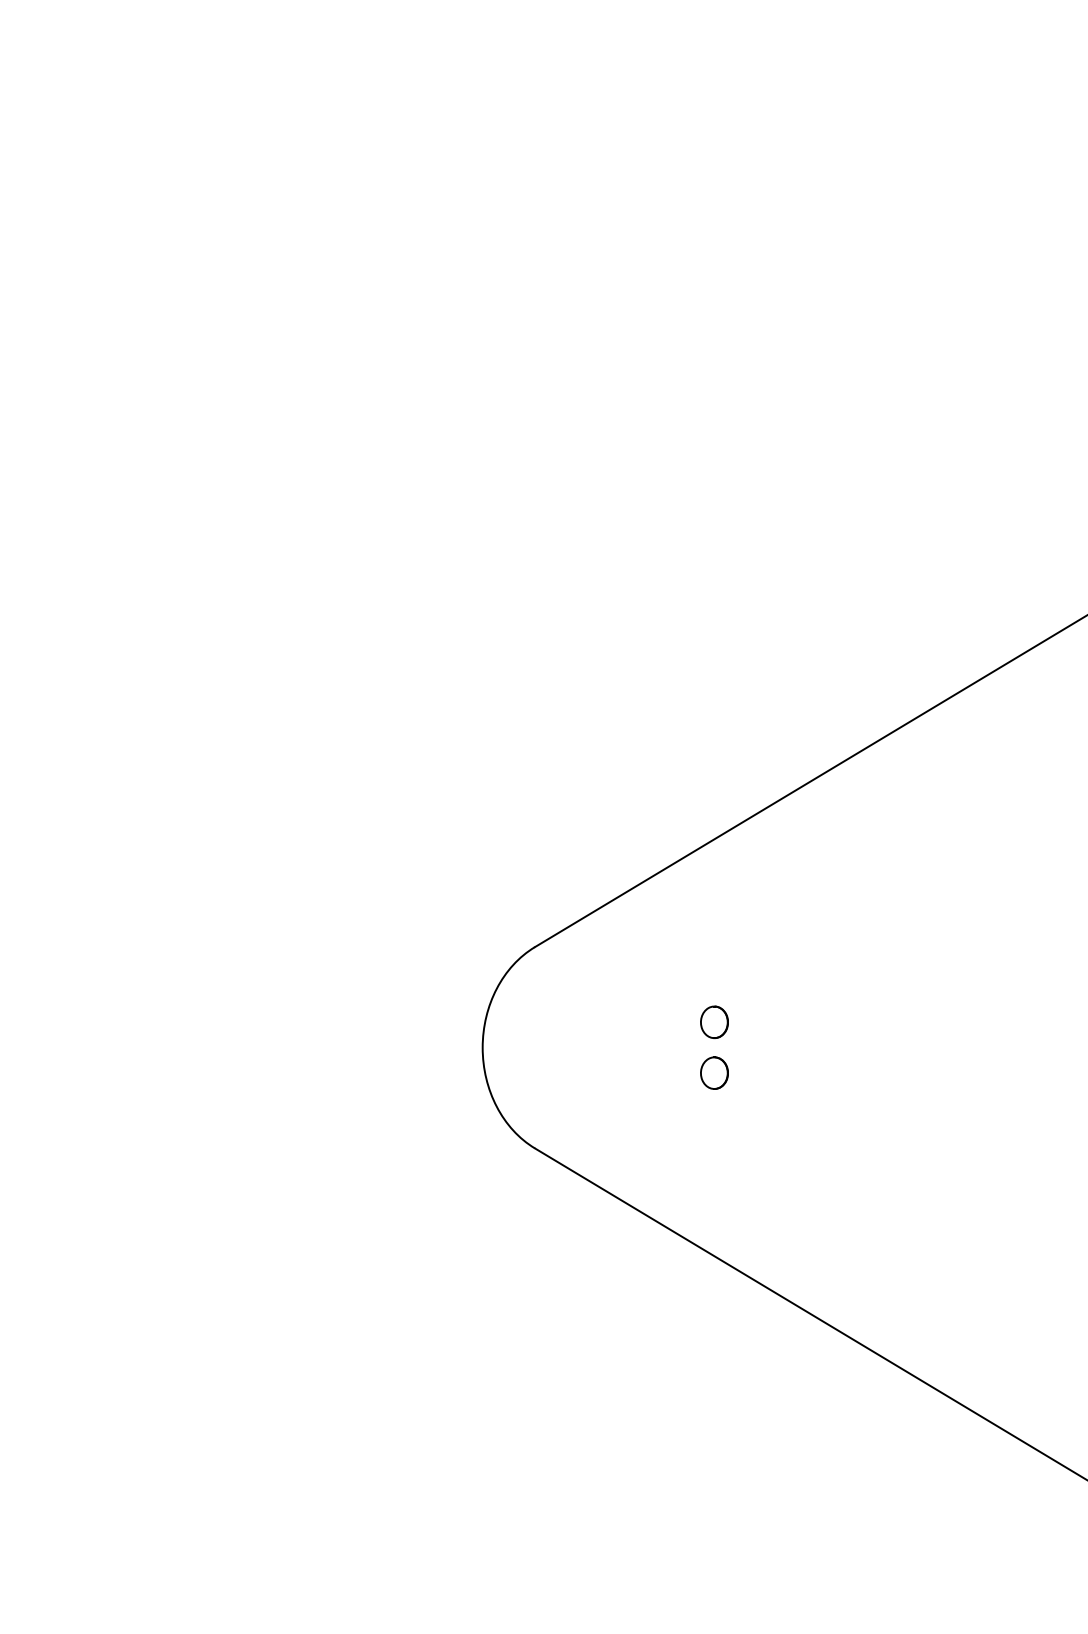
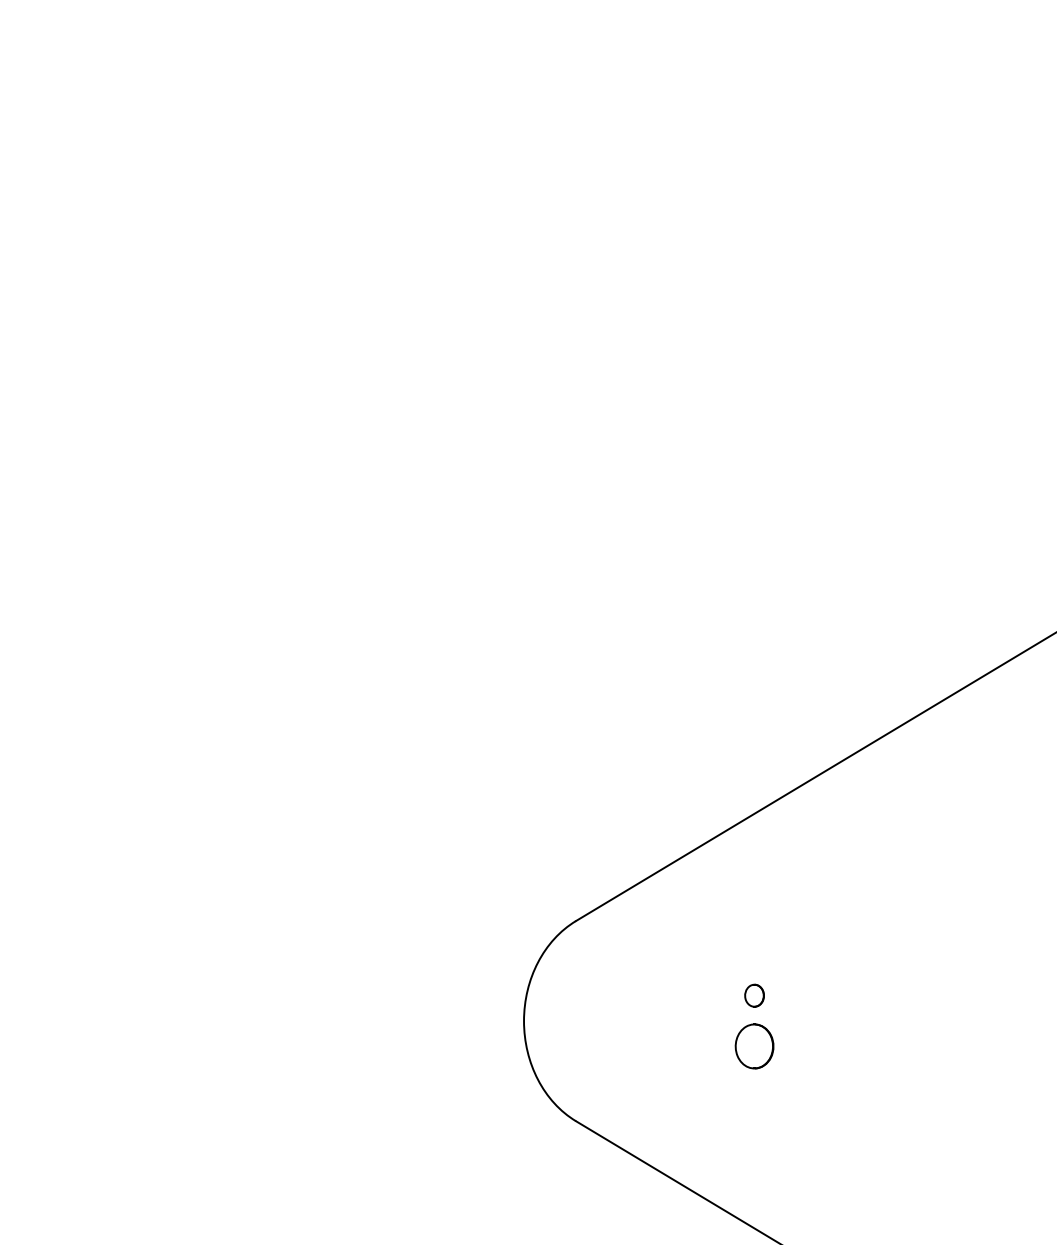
part: (714, 1021) -> (754, 995), size x0.7
part: (714, 1072) -> (754, 1045), size x1.4

